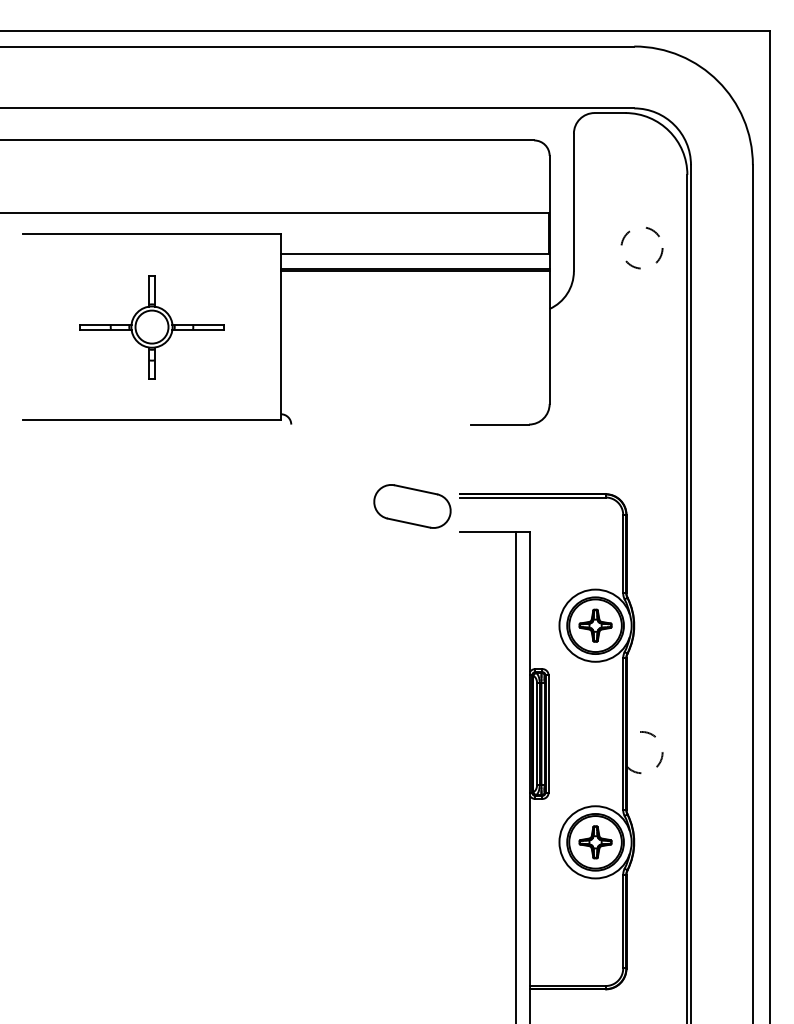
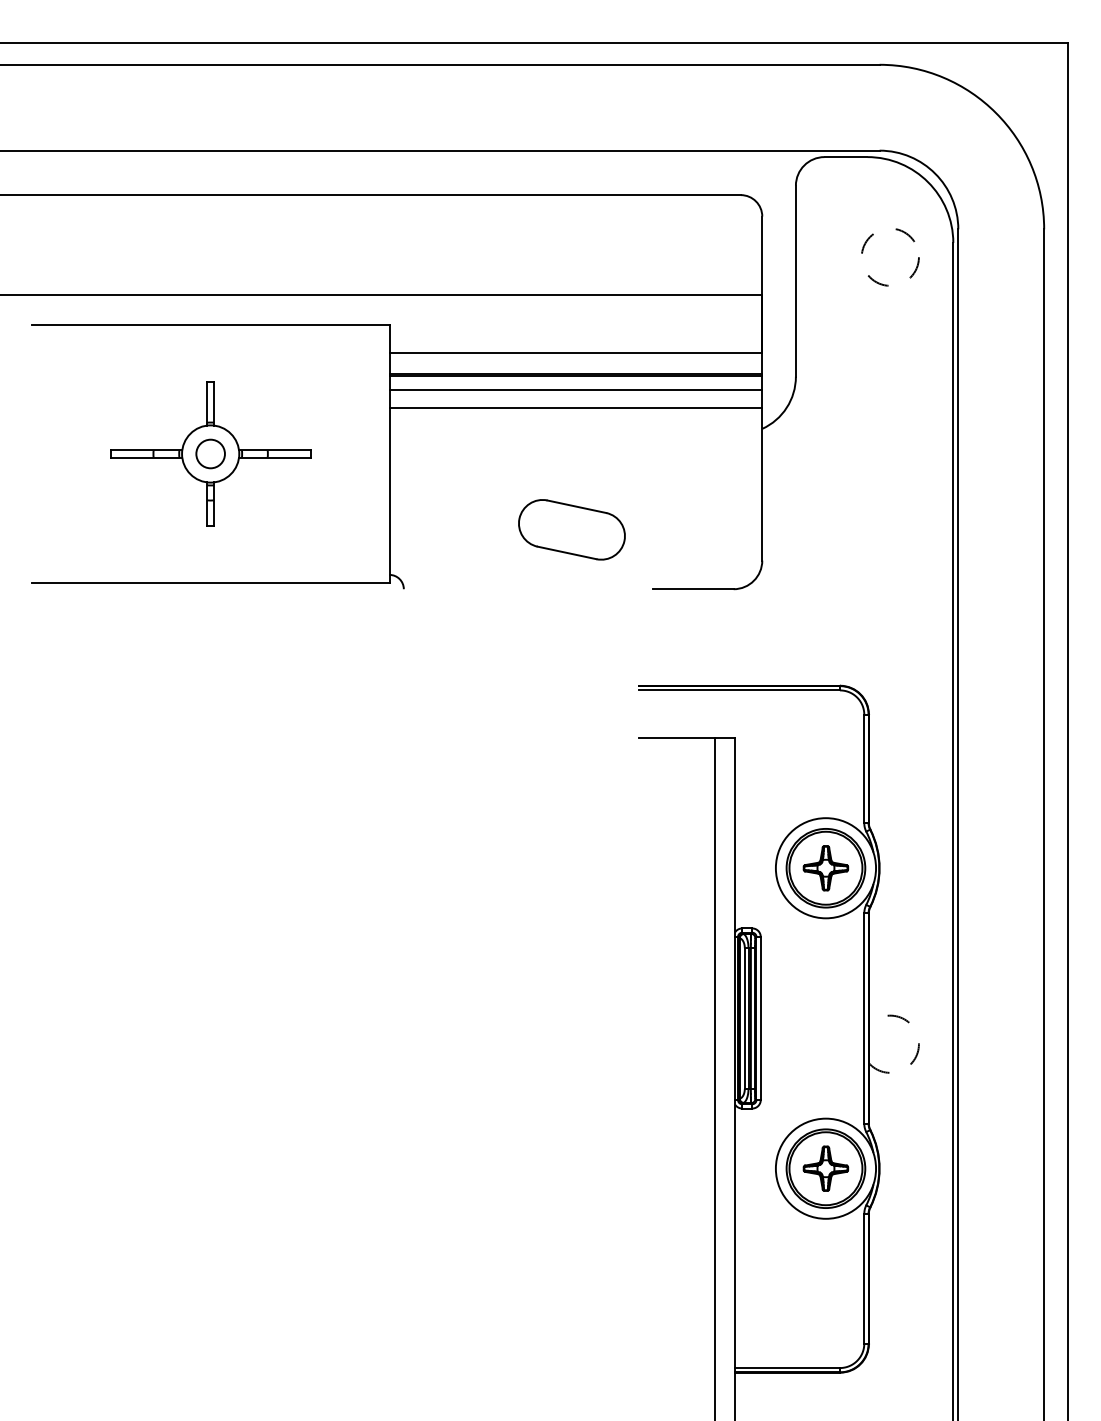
circle: (642, 248) -> (890, 257), moved
line: (415, 281) -> (575, 390), added
line: (415, 293) -> (575, 407), added
circle: (151, 326) -> (210, 453), size x0.62
part: (412, 506) -> (571, 529), moved

